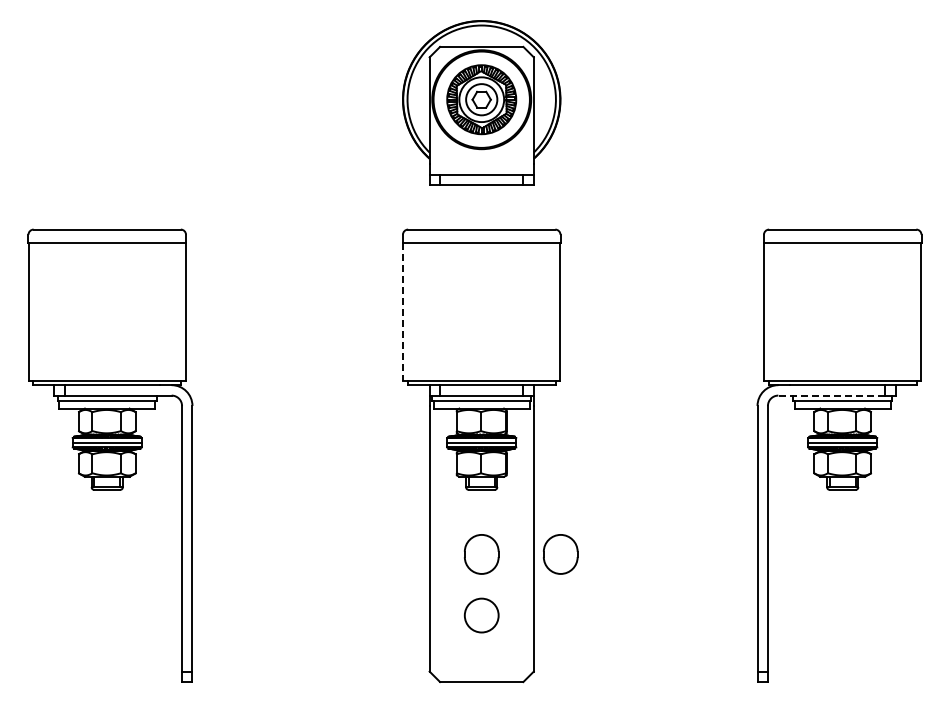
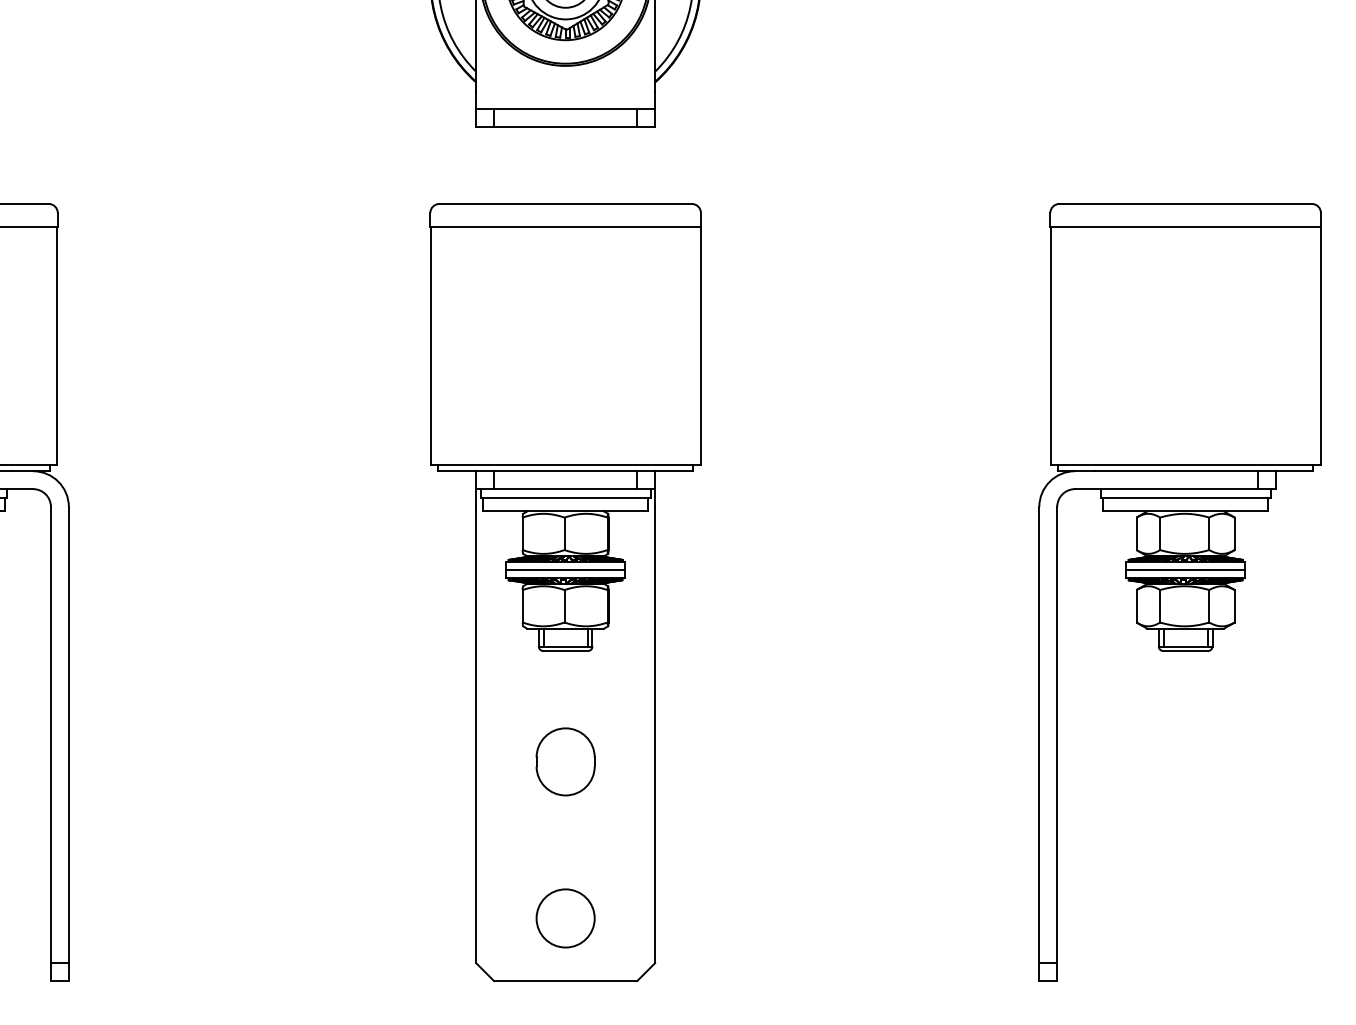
line: (403, 312) -> (431, 346), dashed -> solid
line: (831, 395) -> (1166, 488), dashed -> solid
part: (560, 554) -> (700, 762), removed
circle: (481, 615) -> (565, 918), moved

